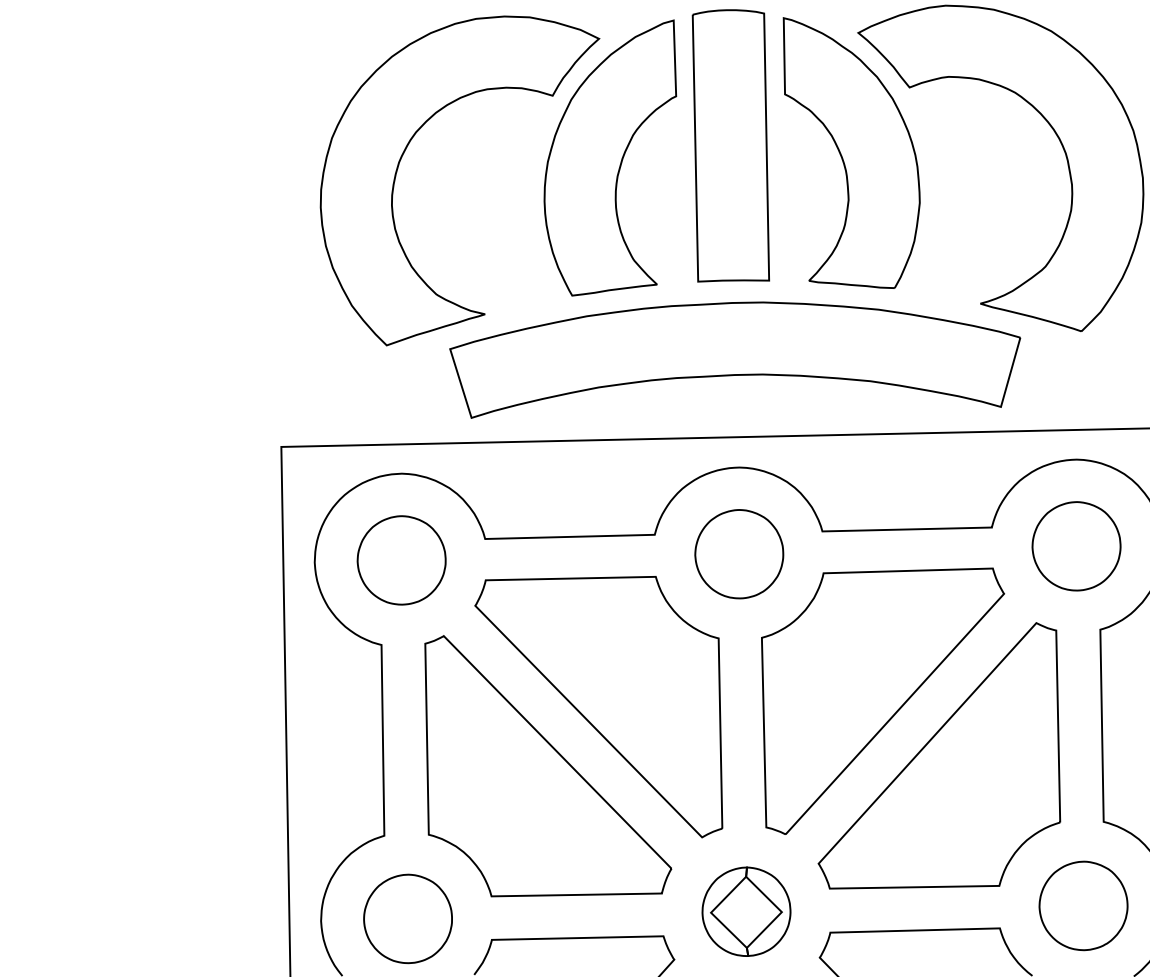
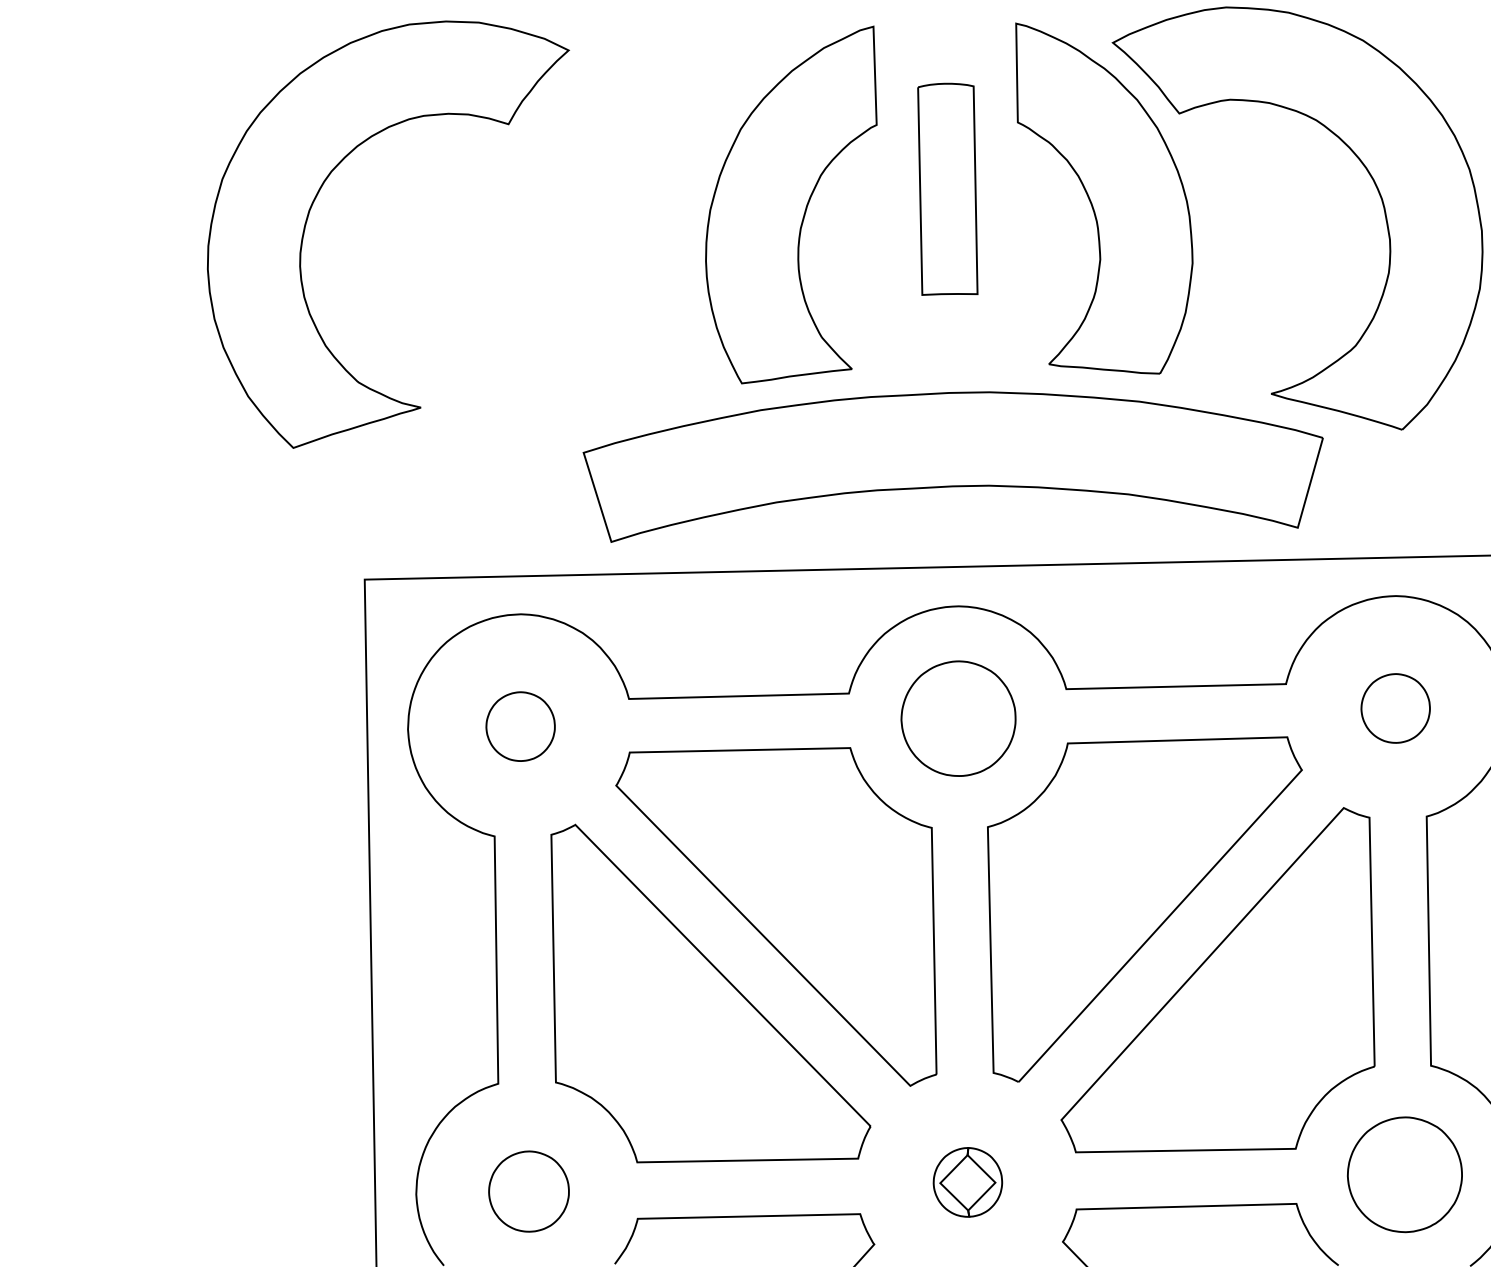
part: (730, 146) -> (947, 189), size x0.6
part: (404, 153) -> (316, 198), moved
part: (1076, 546) -> (1395, 708), size x0.6
part: (401, 560) -> (520, 726), size x0.6
part: (746, 911) -> (967, 1182), size x0.6
part: (407, 918) -> (528, 1191), size x0.7

